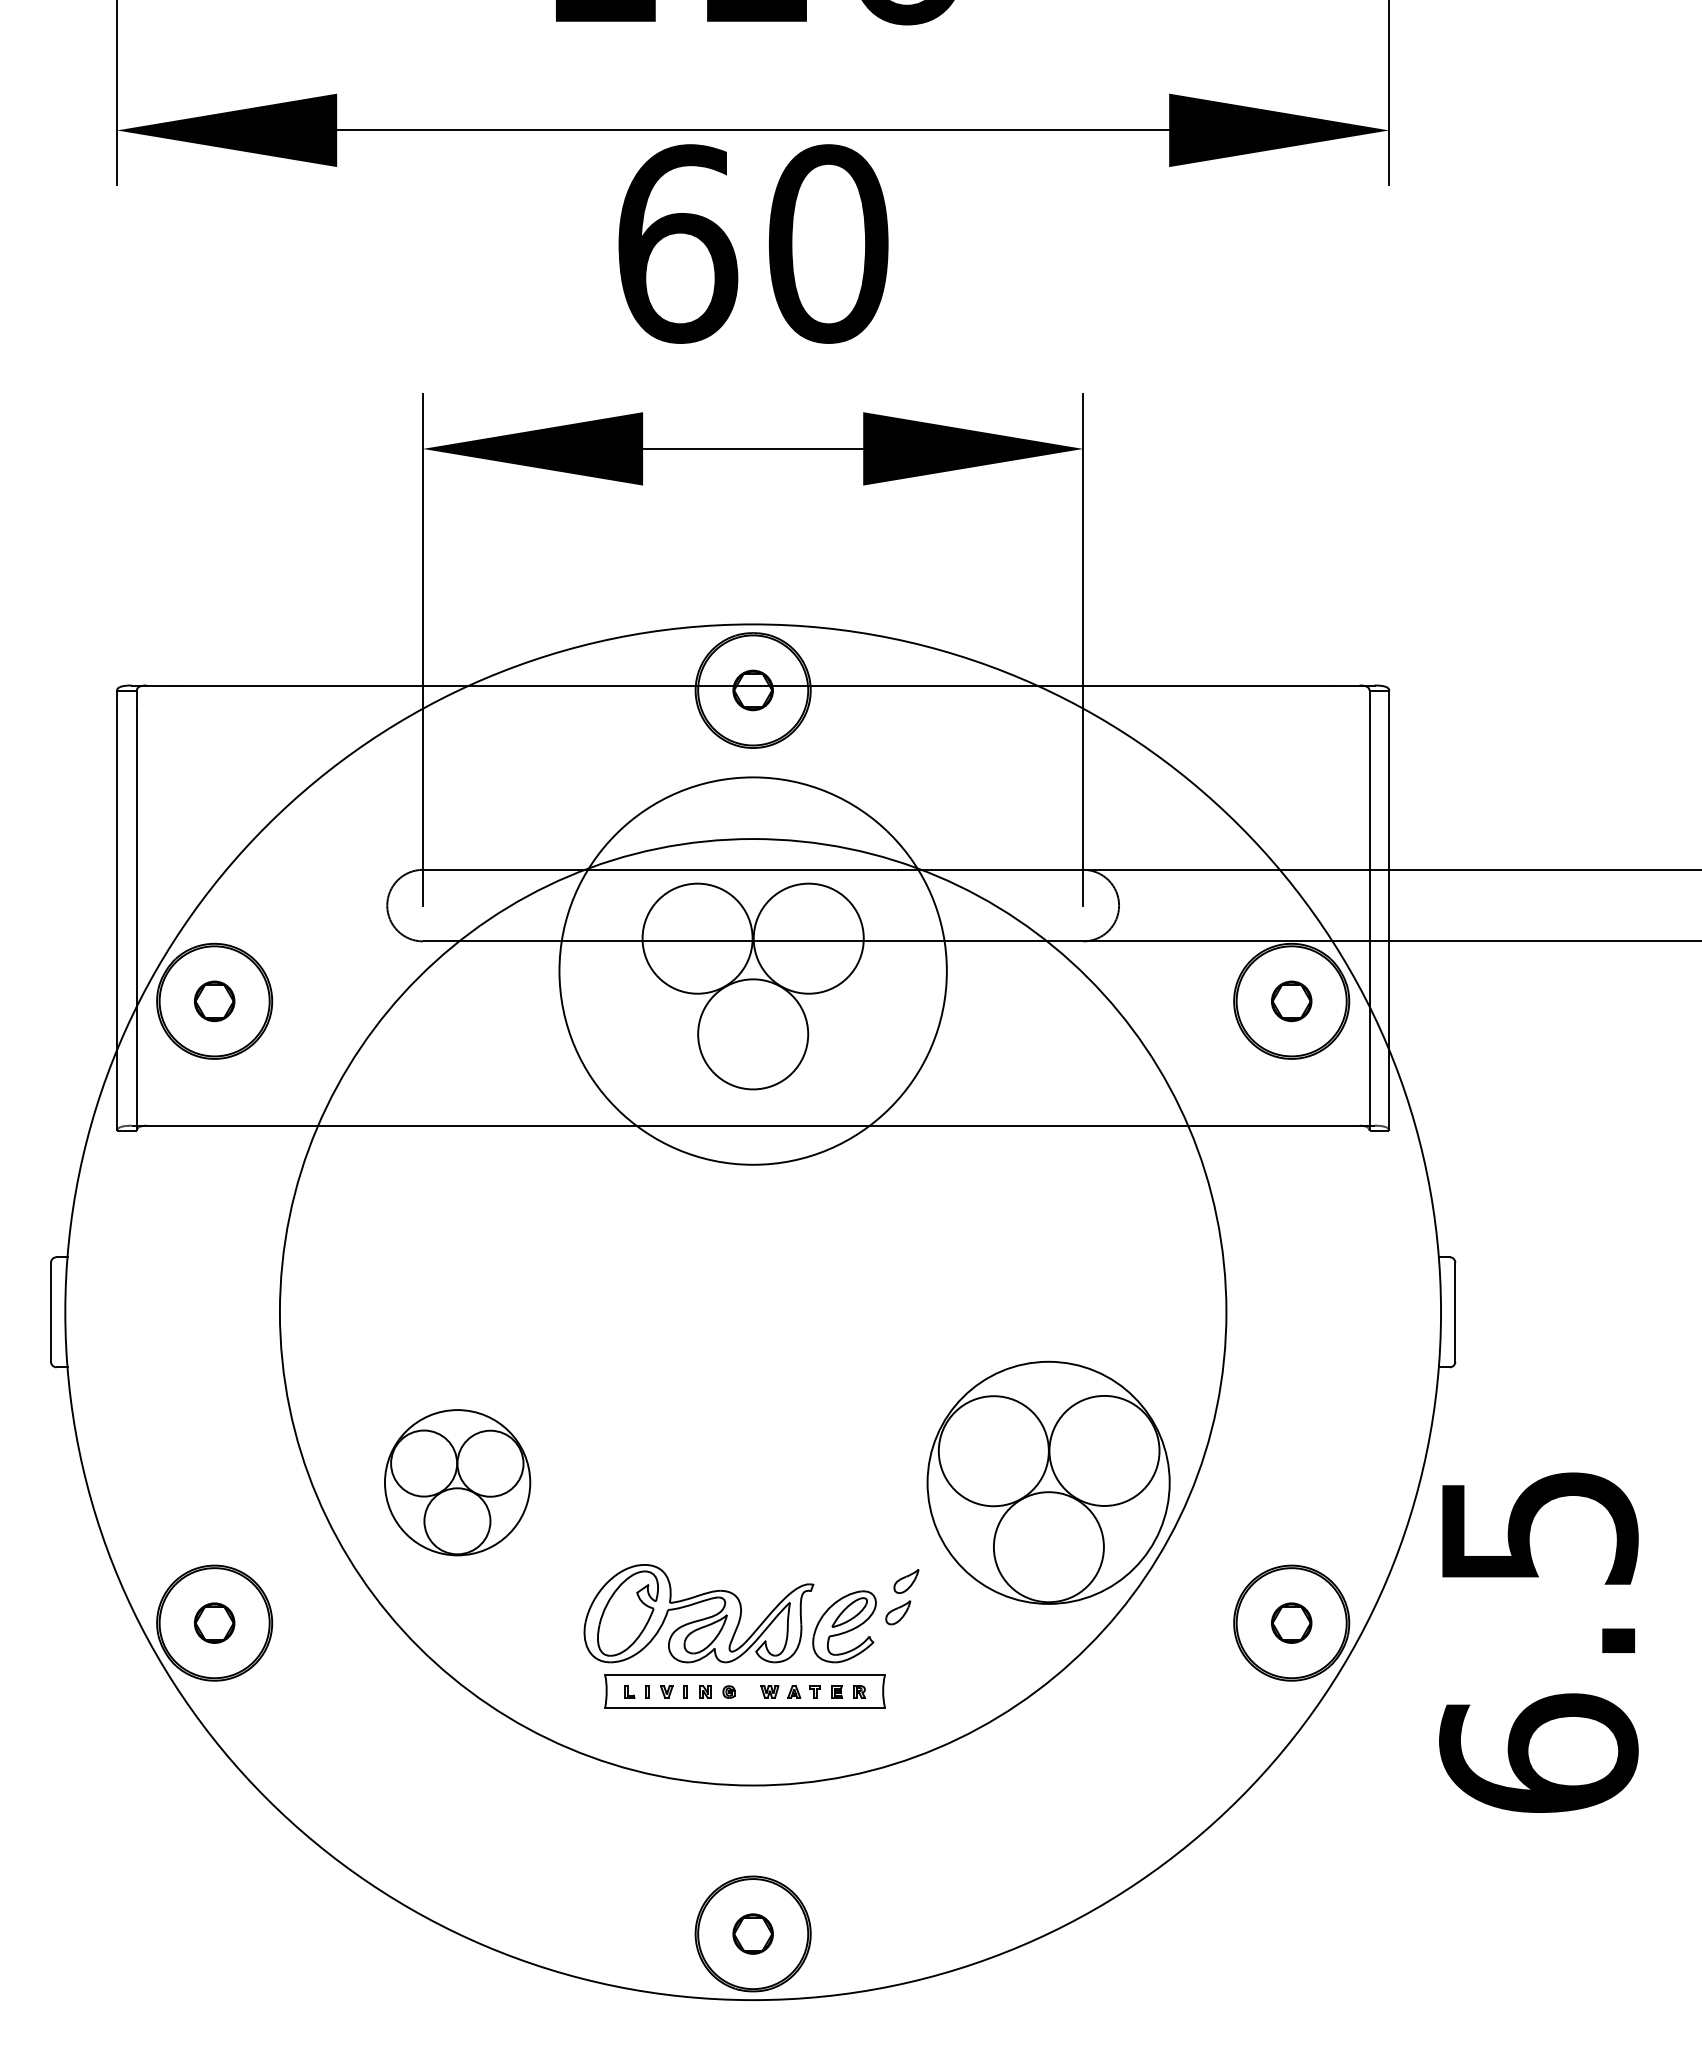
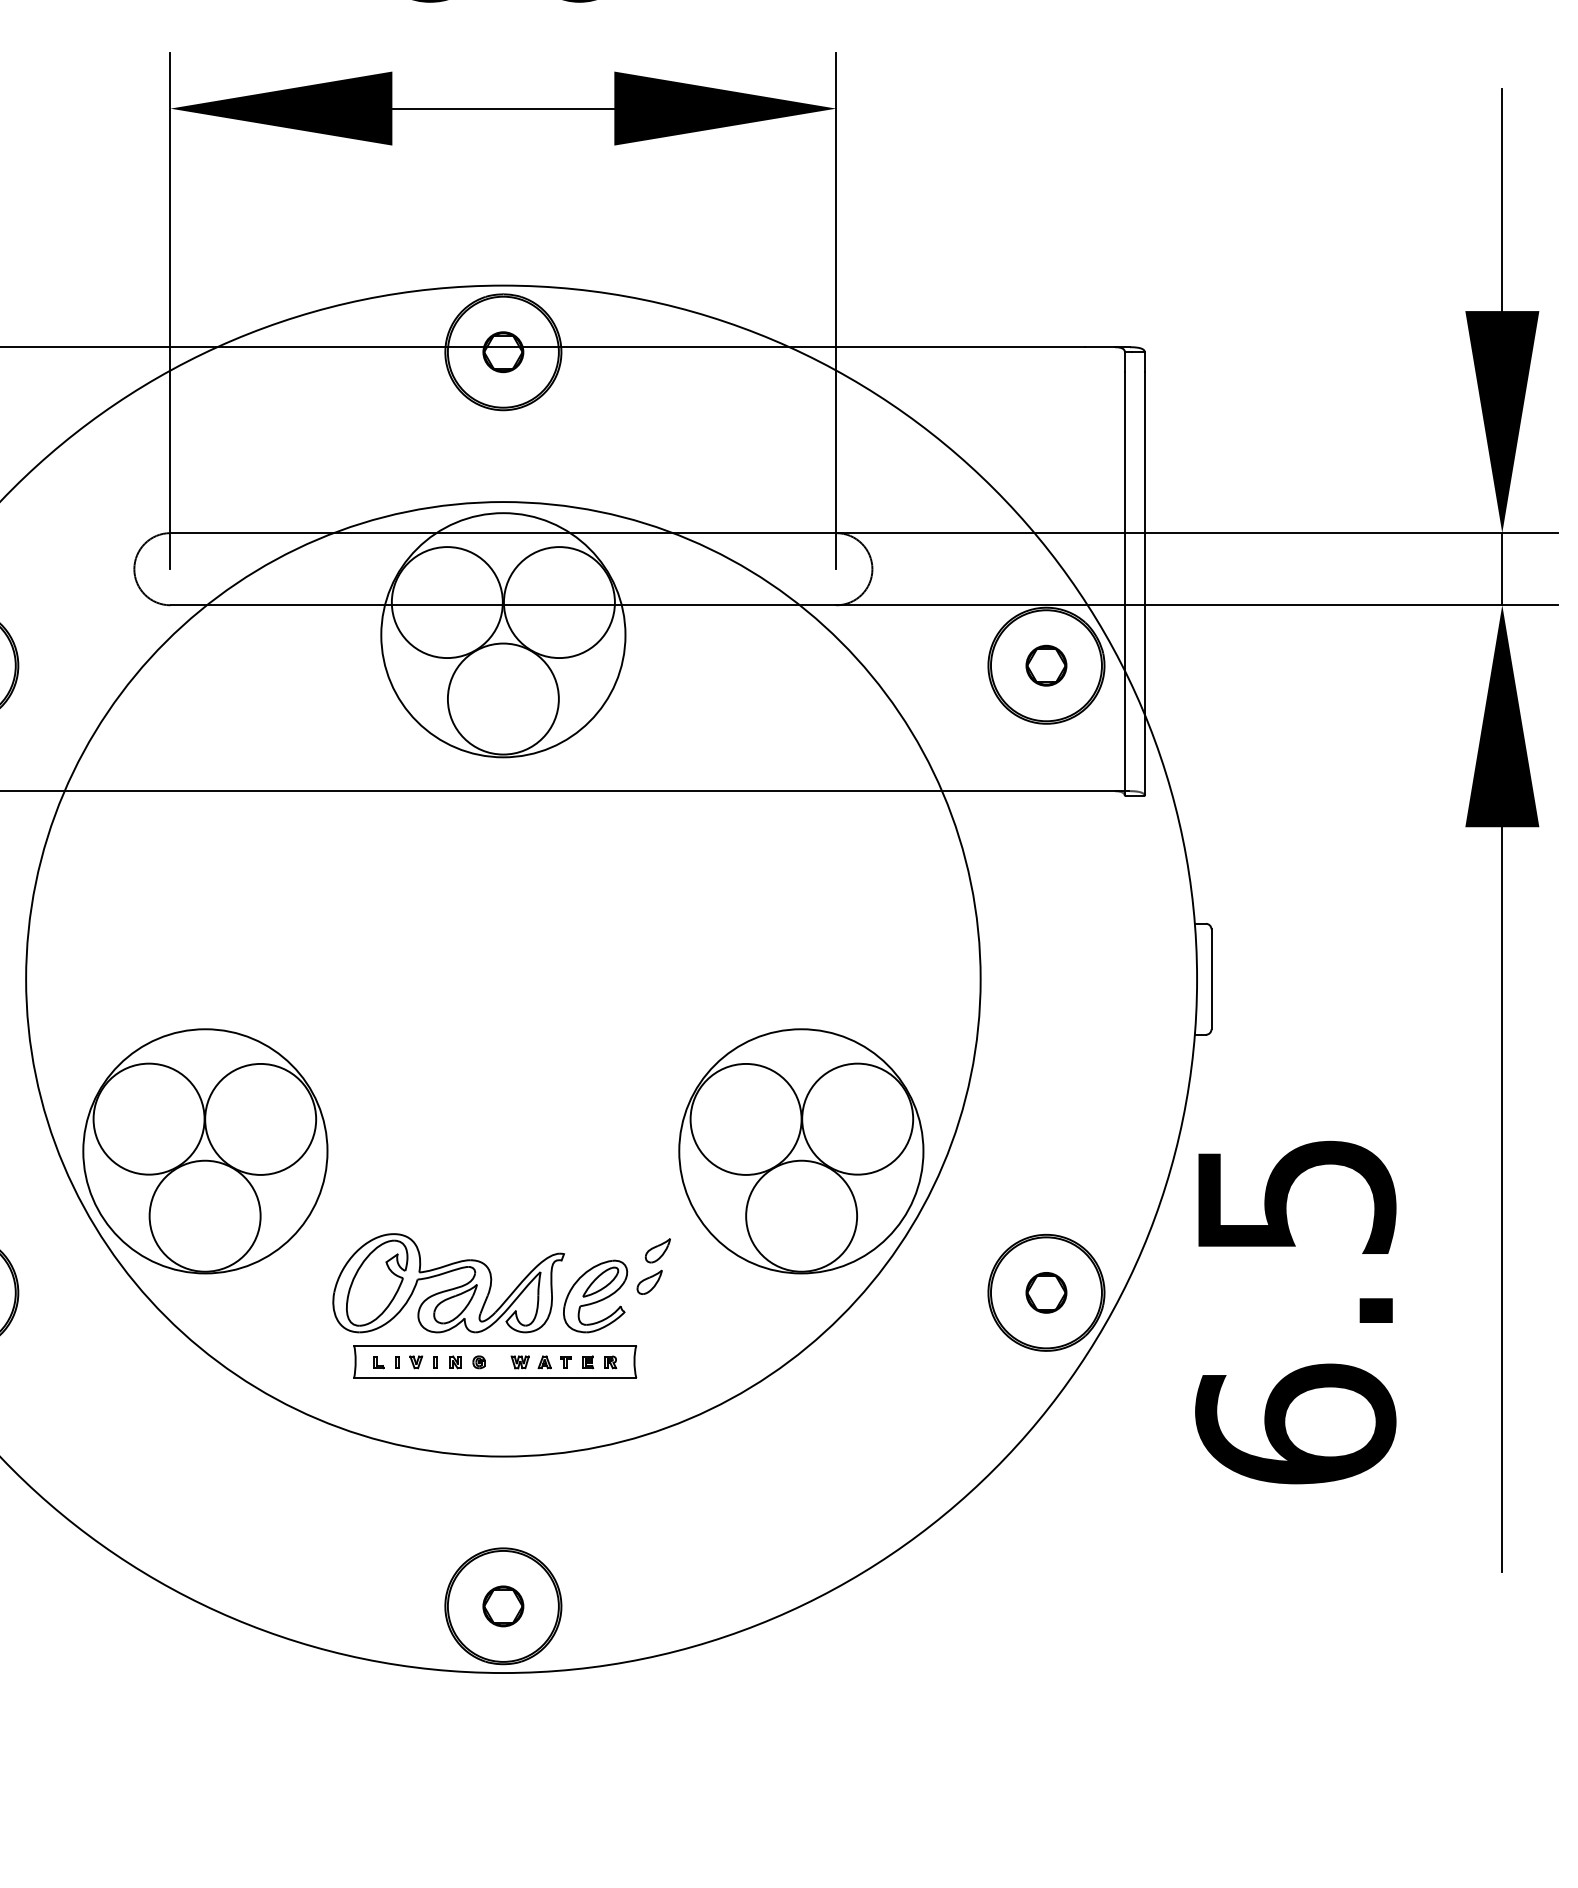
circle: (753, 971) -> (503, 635), size x0.62
part: (457, 1482) -> (205, 1150), size x1.67

